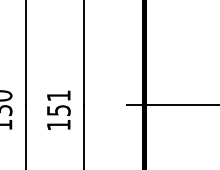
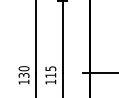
text: (58, 101) -> (50, 71), 151 -> 115

